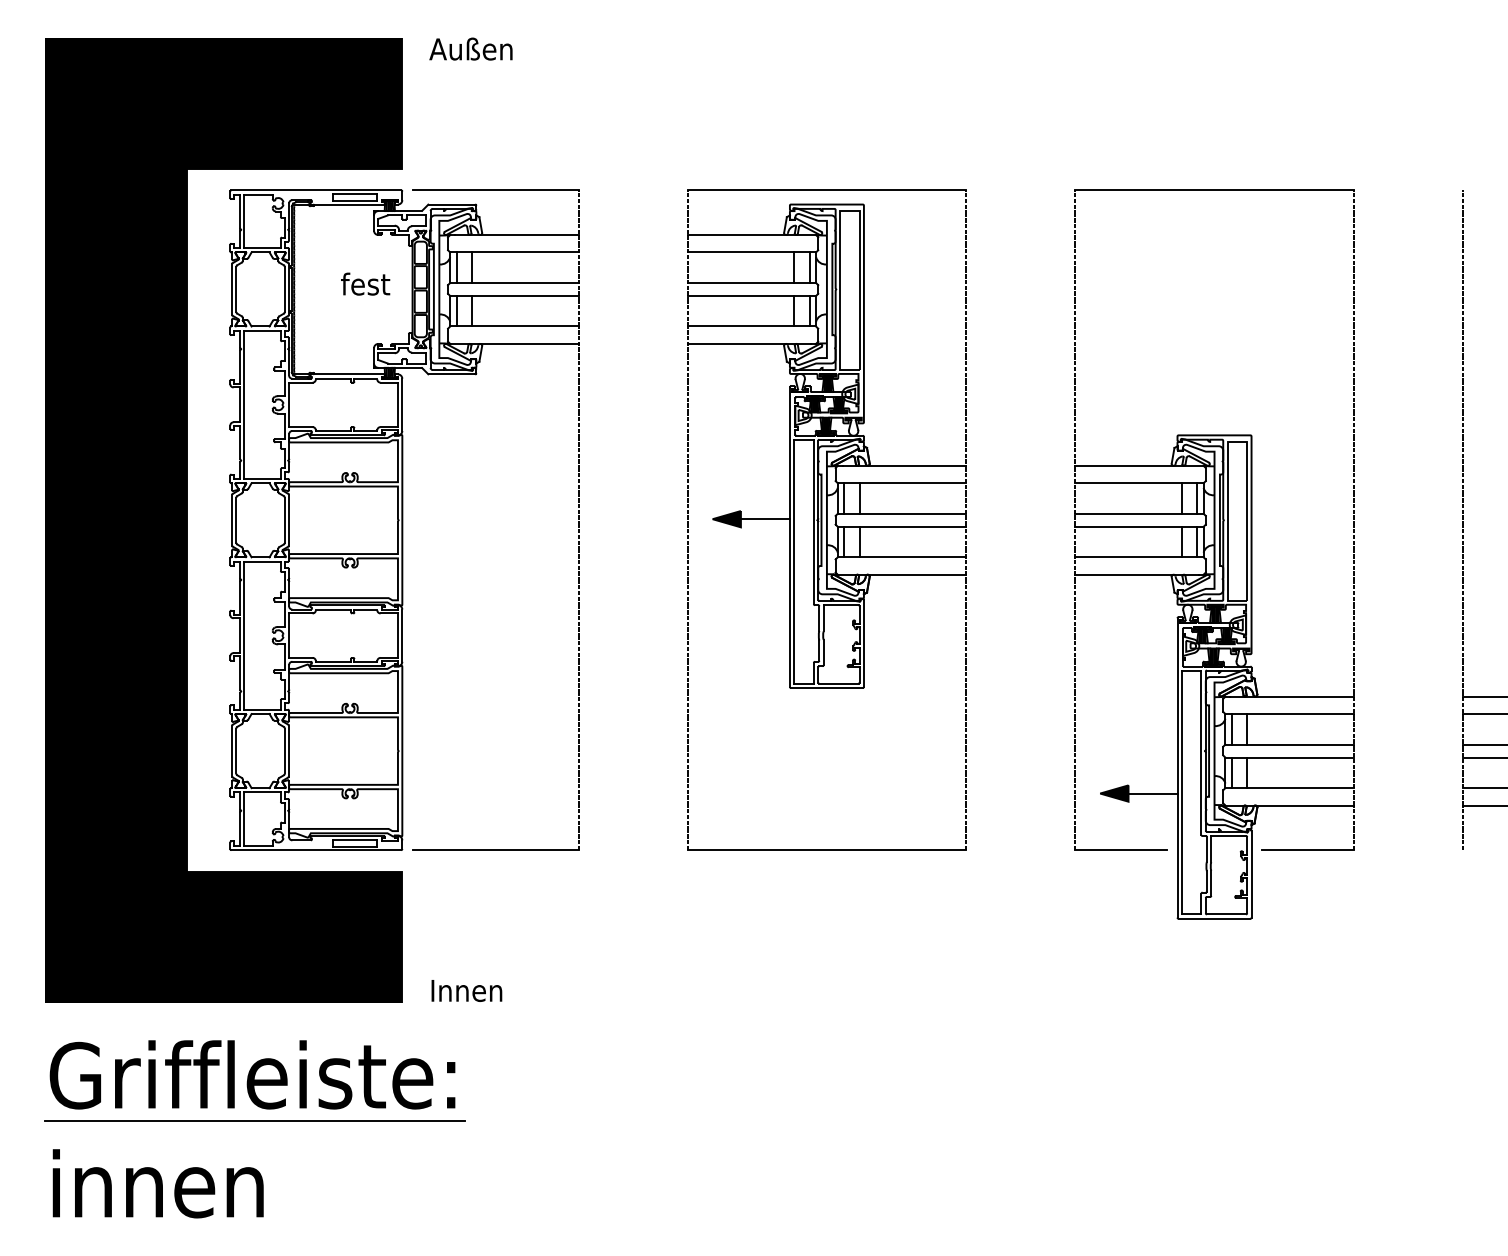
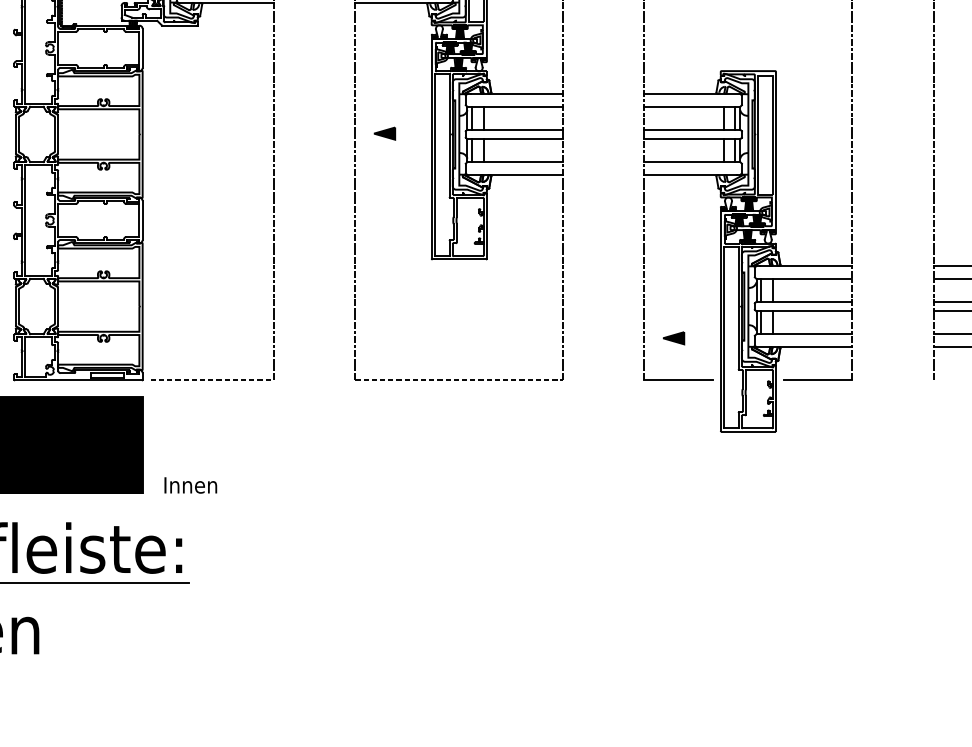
line: (764, 519) -> (412, 133), removed
line: (1152, 793) -> (702, 338), removed
line: (495, 850) -> (212, 380), solid -> dashed
line: (827, 850) -> (459, 380), solid -> dashed

